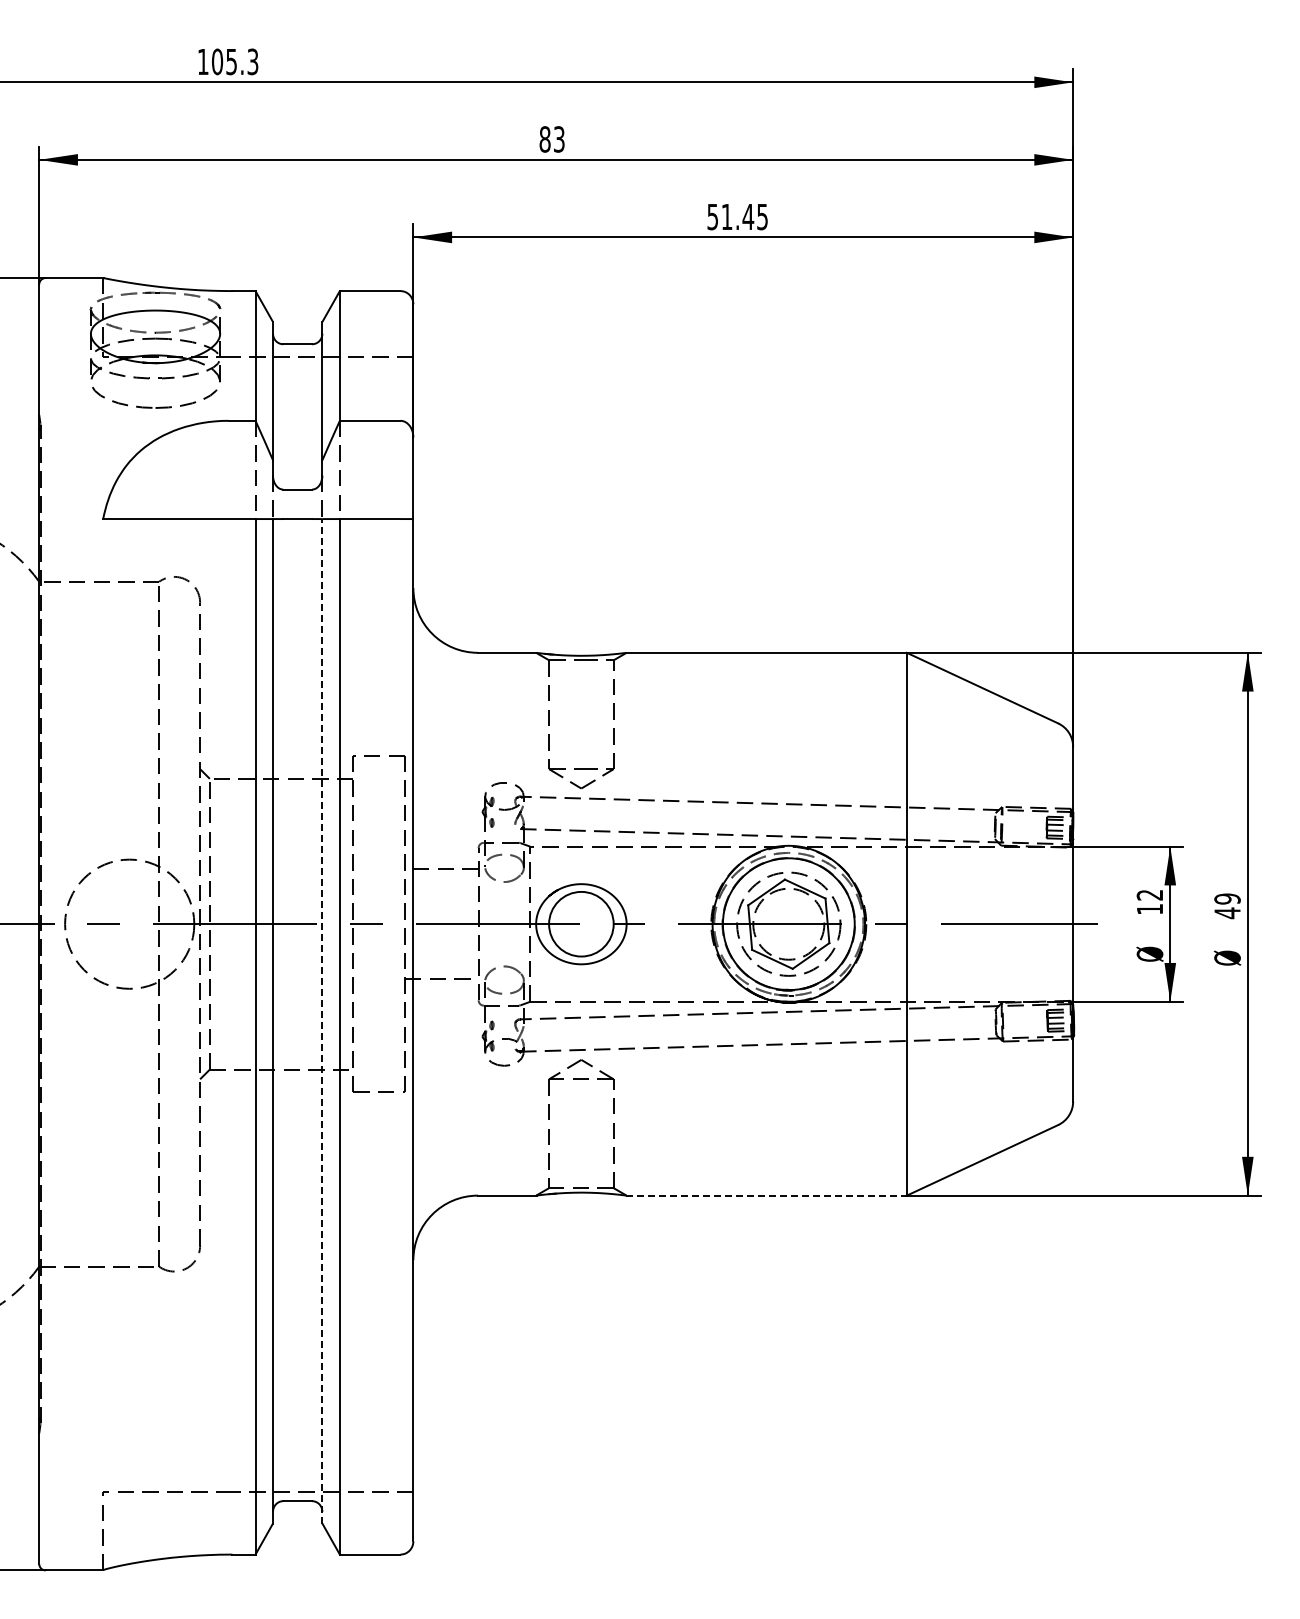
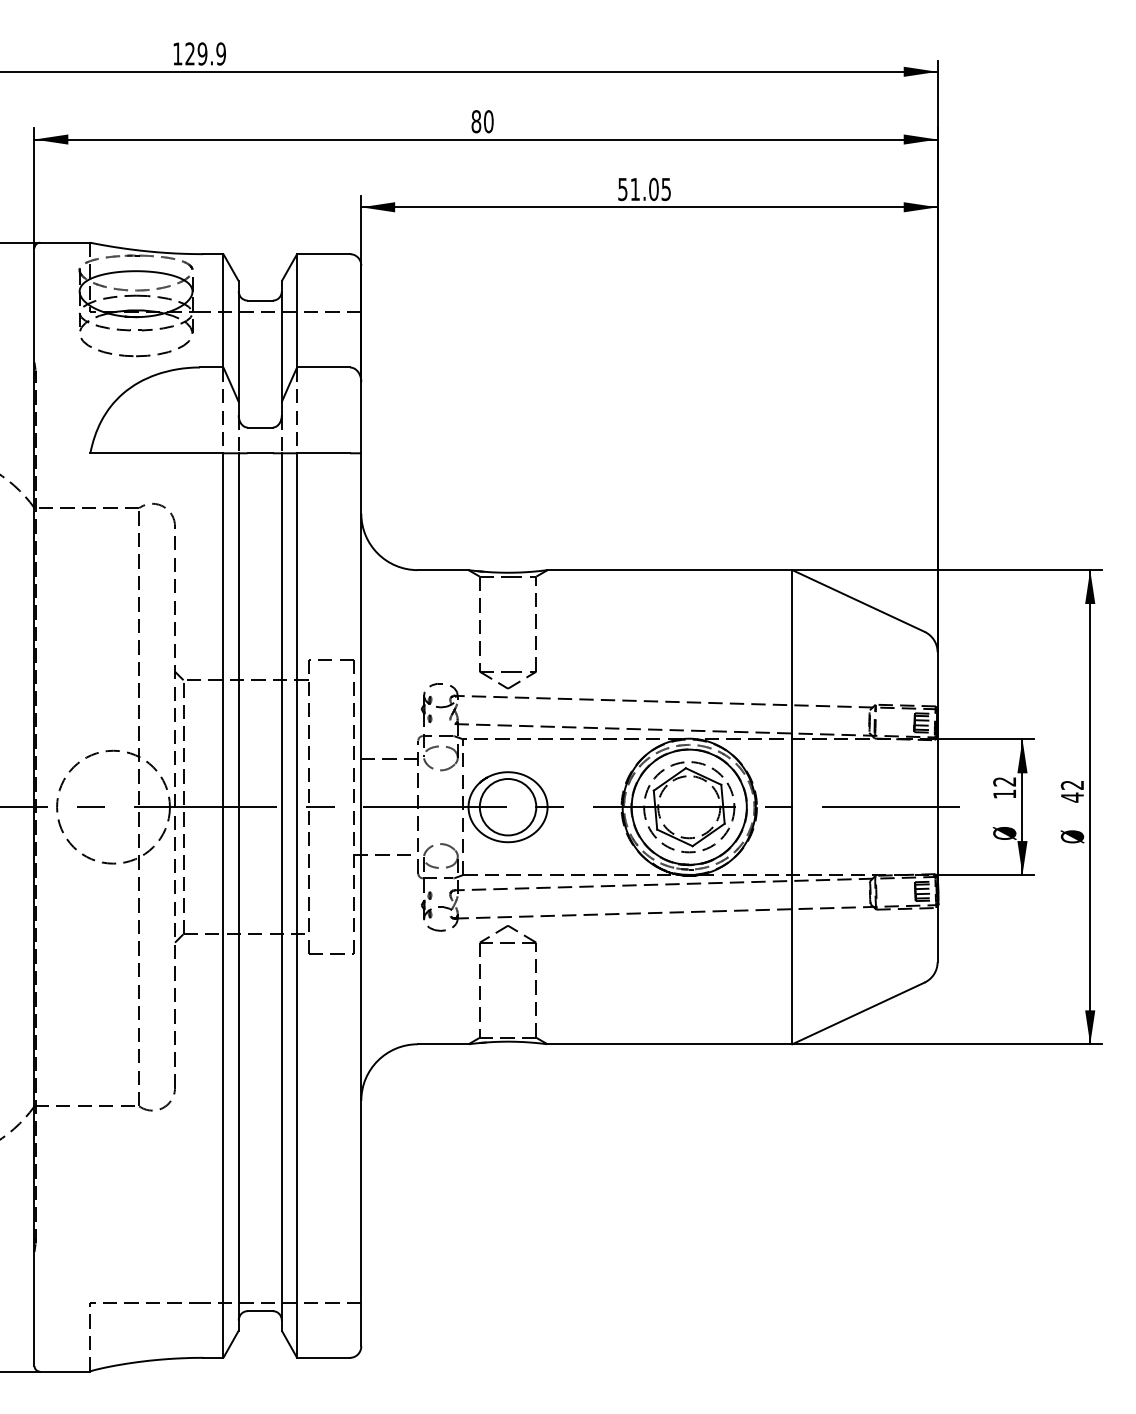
text: (235, 61) -> (205, 53), 105.3 -> 129.9
text: (558, 139) -> (488, 121), 83 -> 80
text: (748, 216) -> (654, 189), 51.45 -> 51.05
text: (1227, 898) -> (1072, 784), 49 -> 42
line: (322, 1020) -> (281, 891), dashed -> solid
line: (767, 1195) -> (670, 1044), dashed -> solid

